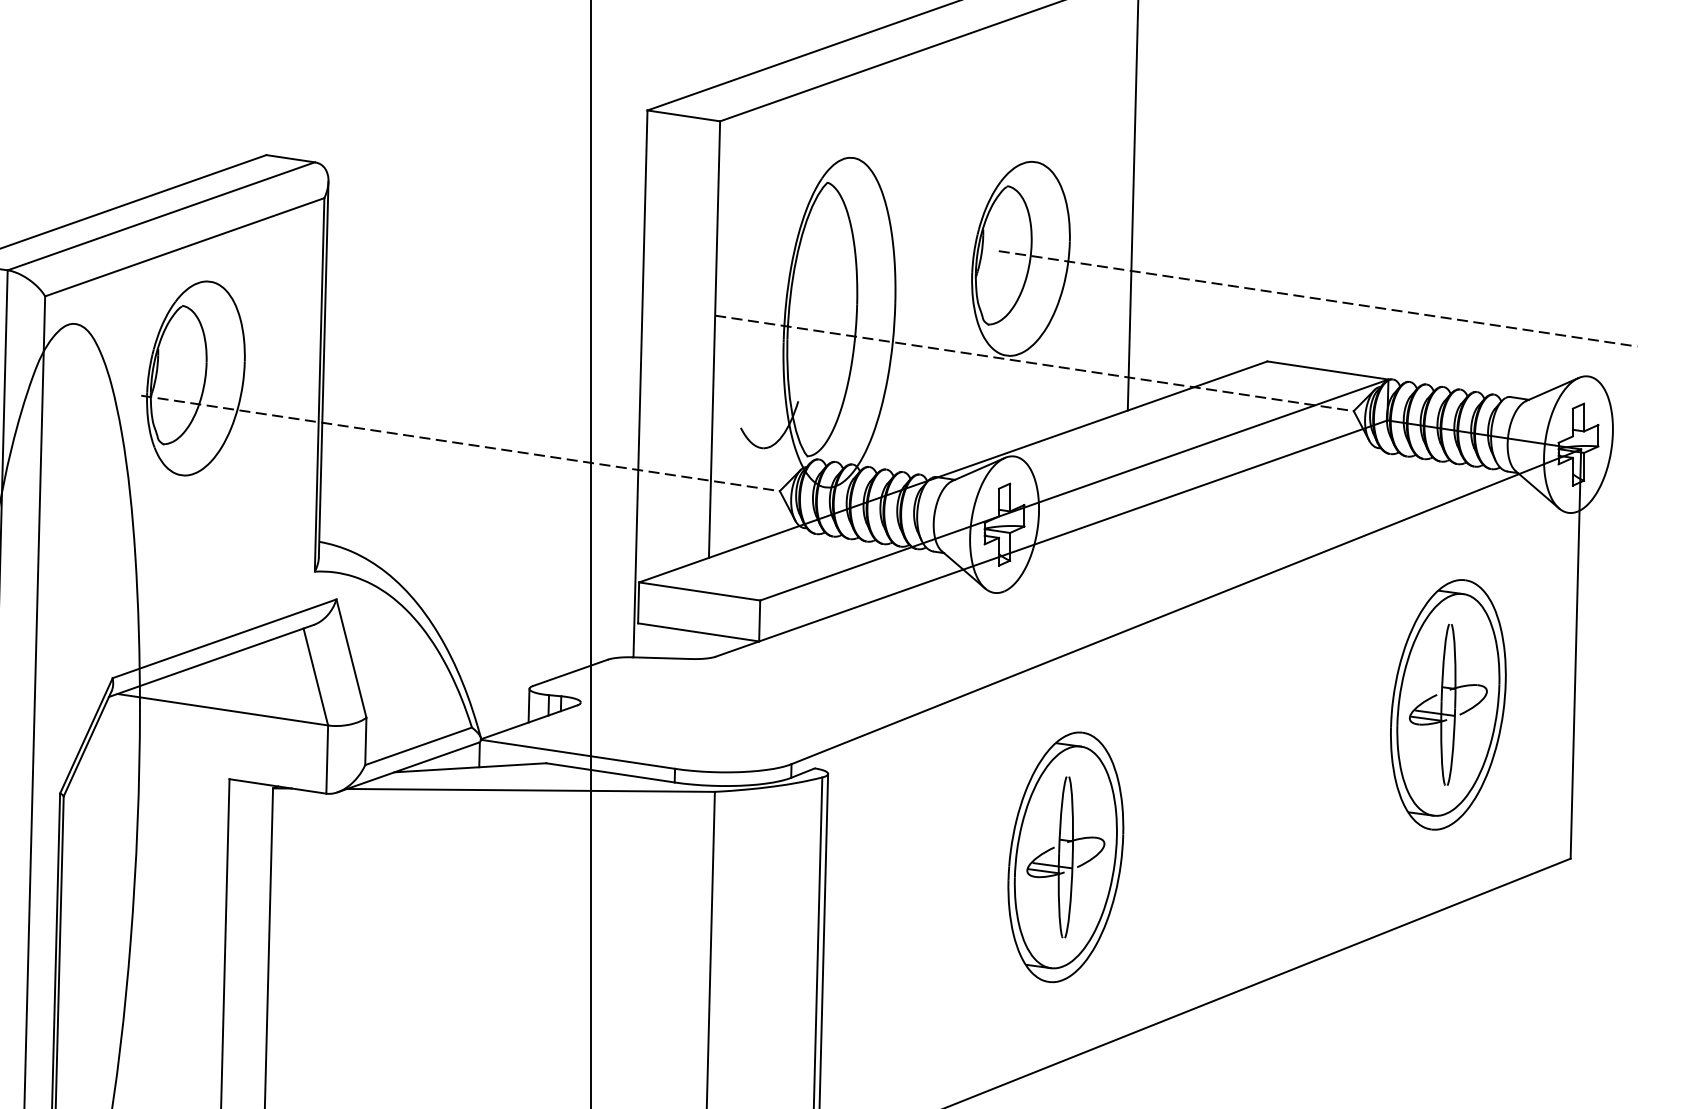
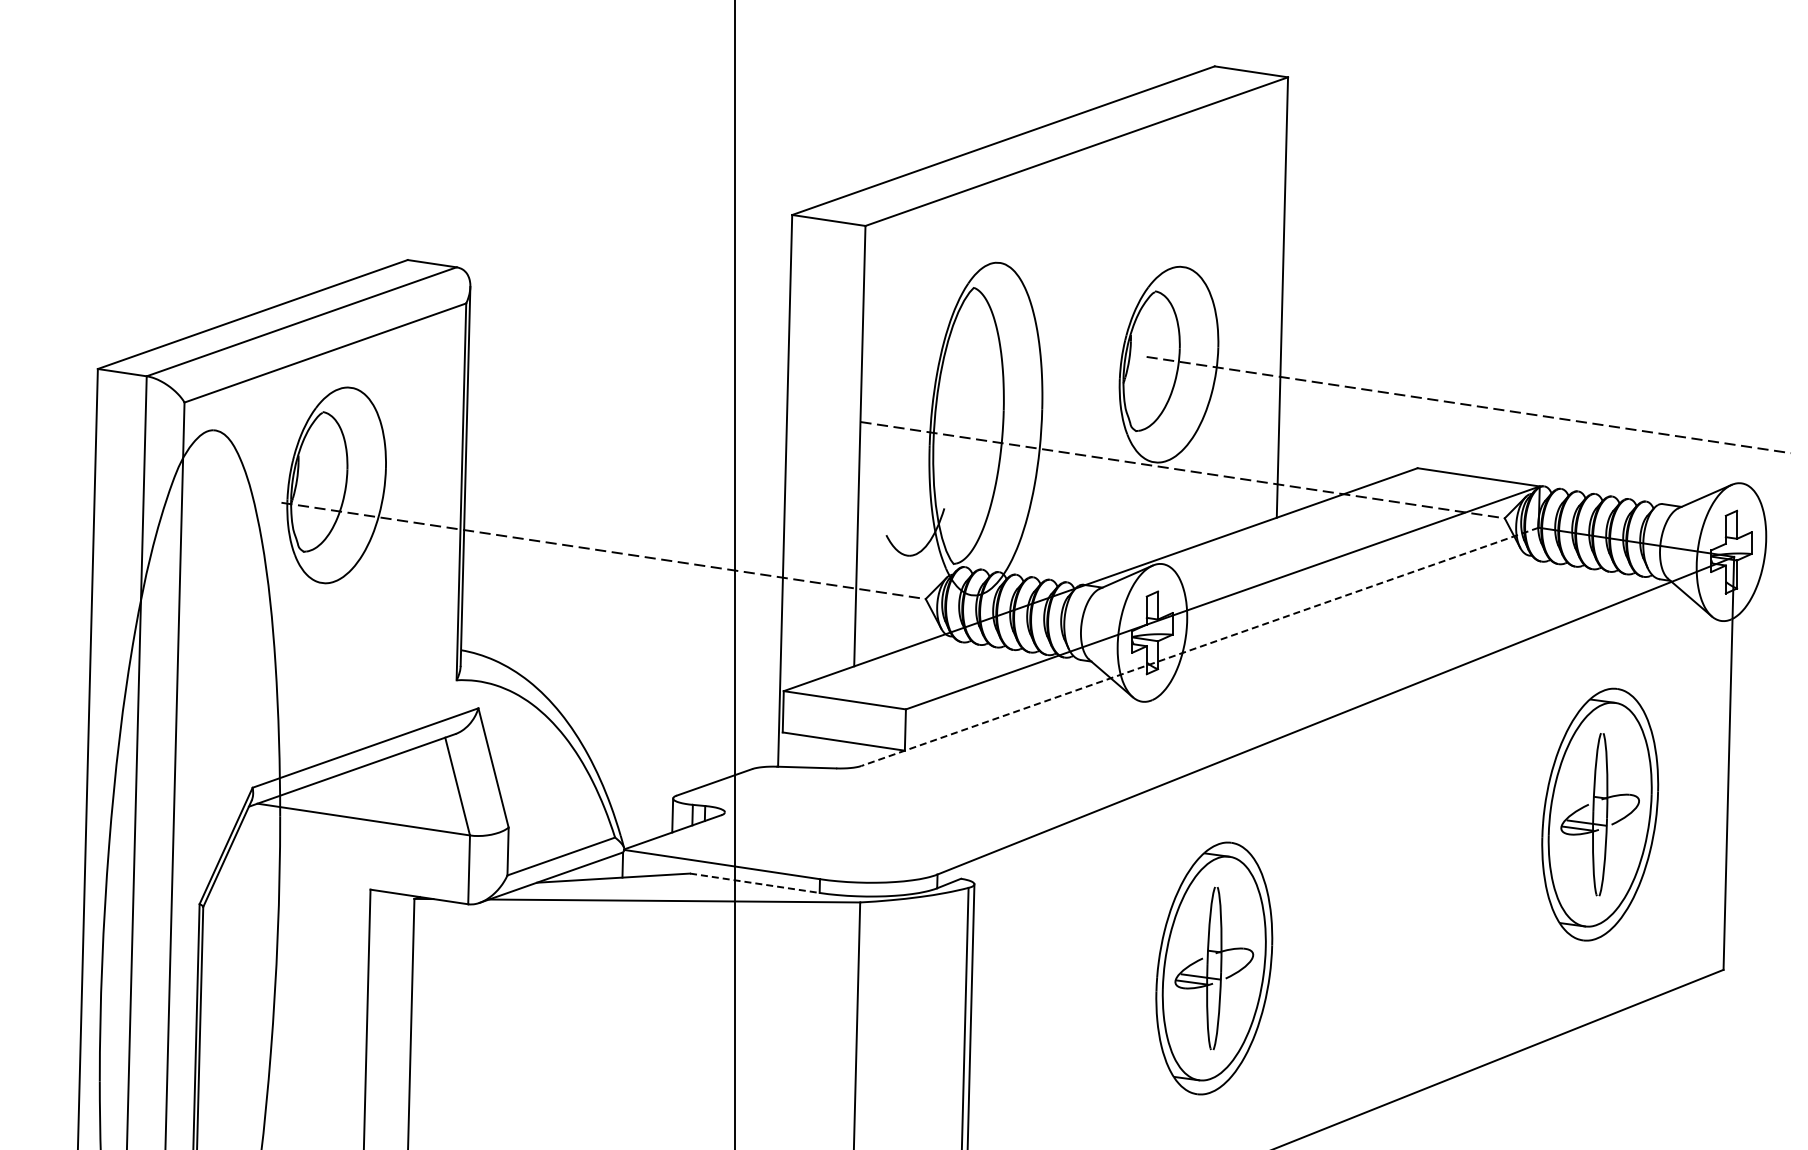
line: (1051, 539) -> (1199, 647), solid -> dashed
line: (610, 773) -> (754, 883), solid -> dashed

